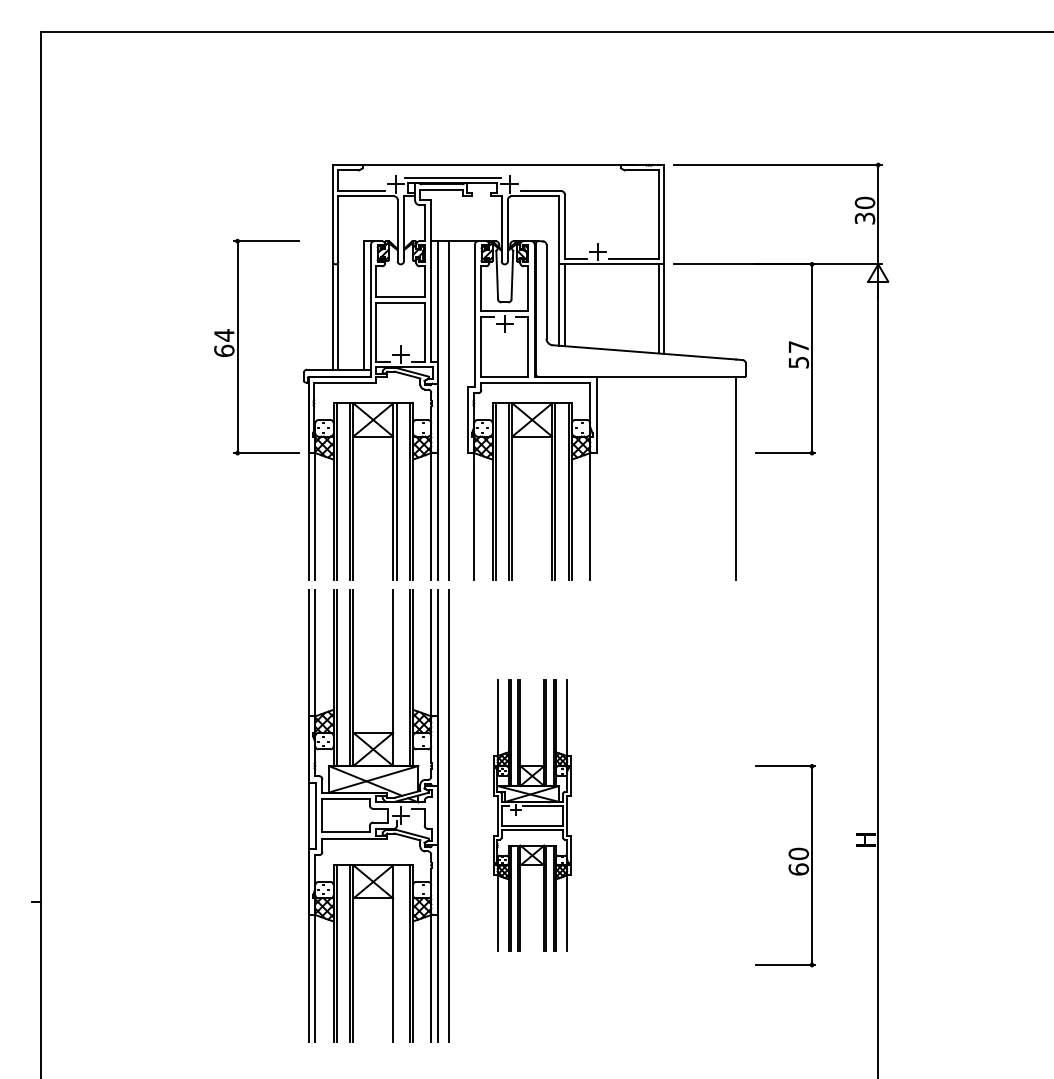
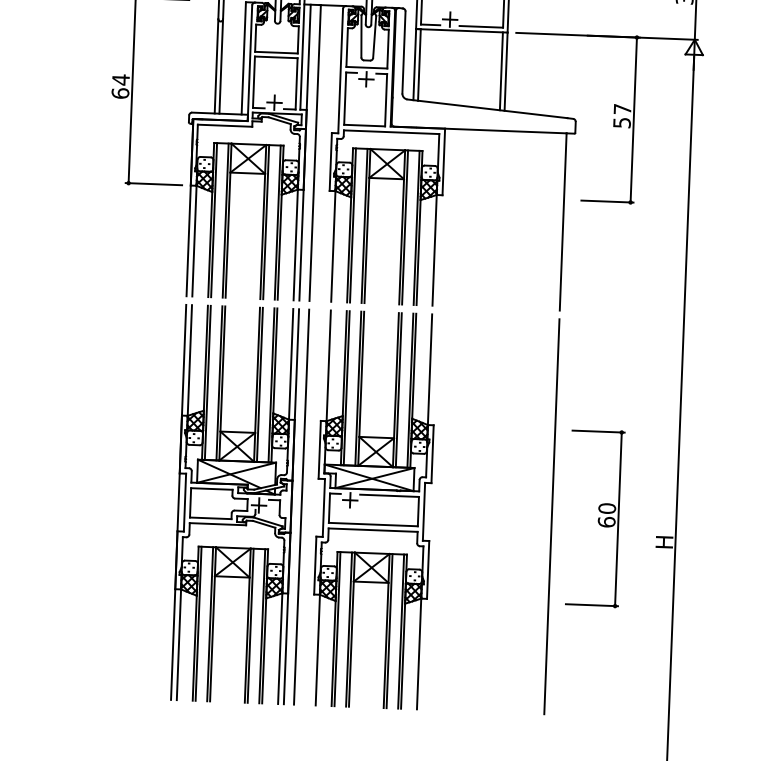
line: (396, 677) -> (259, 384), added
part: (532, 815) -> (374, 509), size x1.67
line: (735, 815) -> (551, 516), added
part: (785, 865) -> (595, 518), moved
line: (396, 953) -> (250, 625), added

